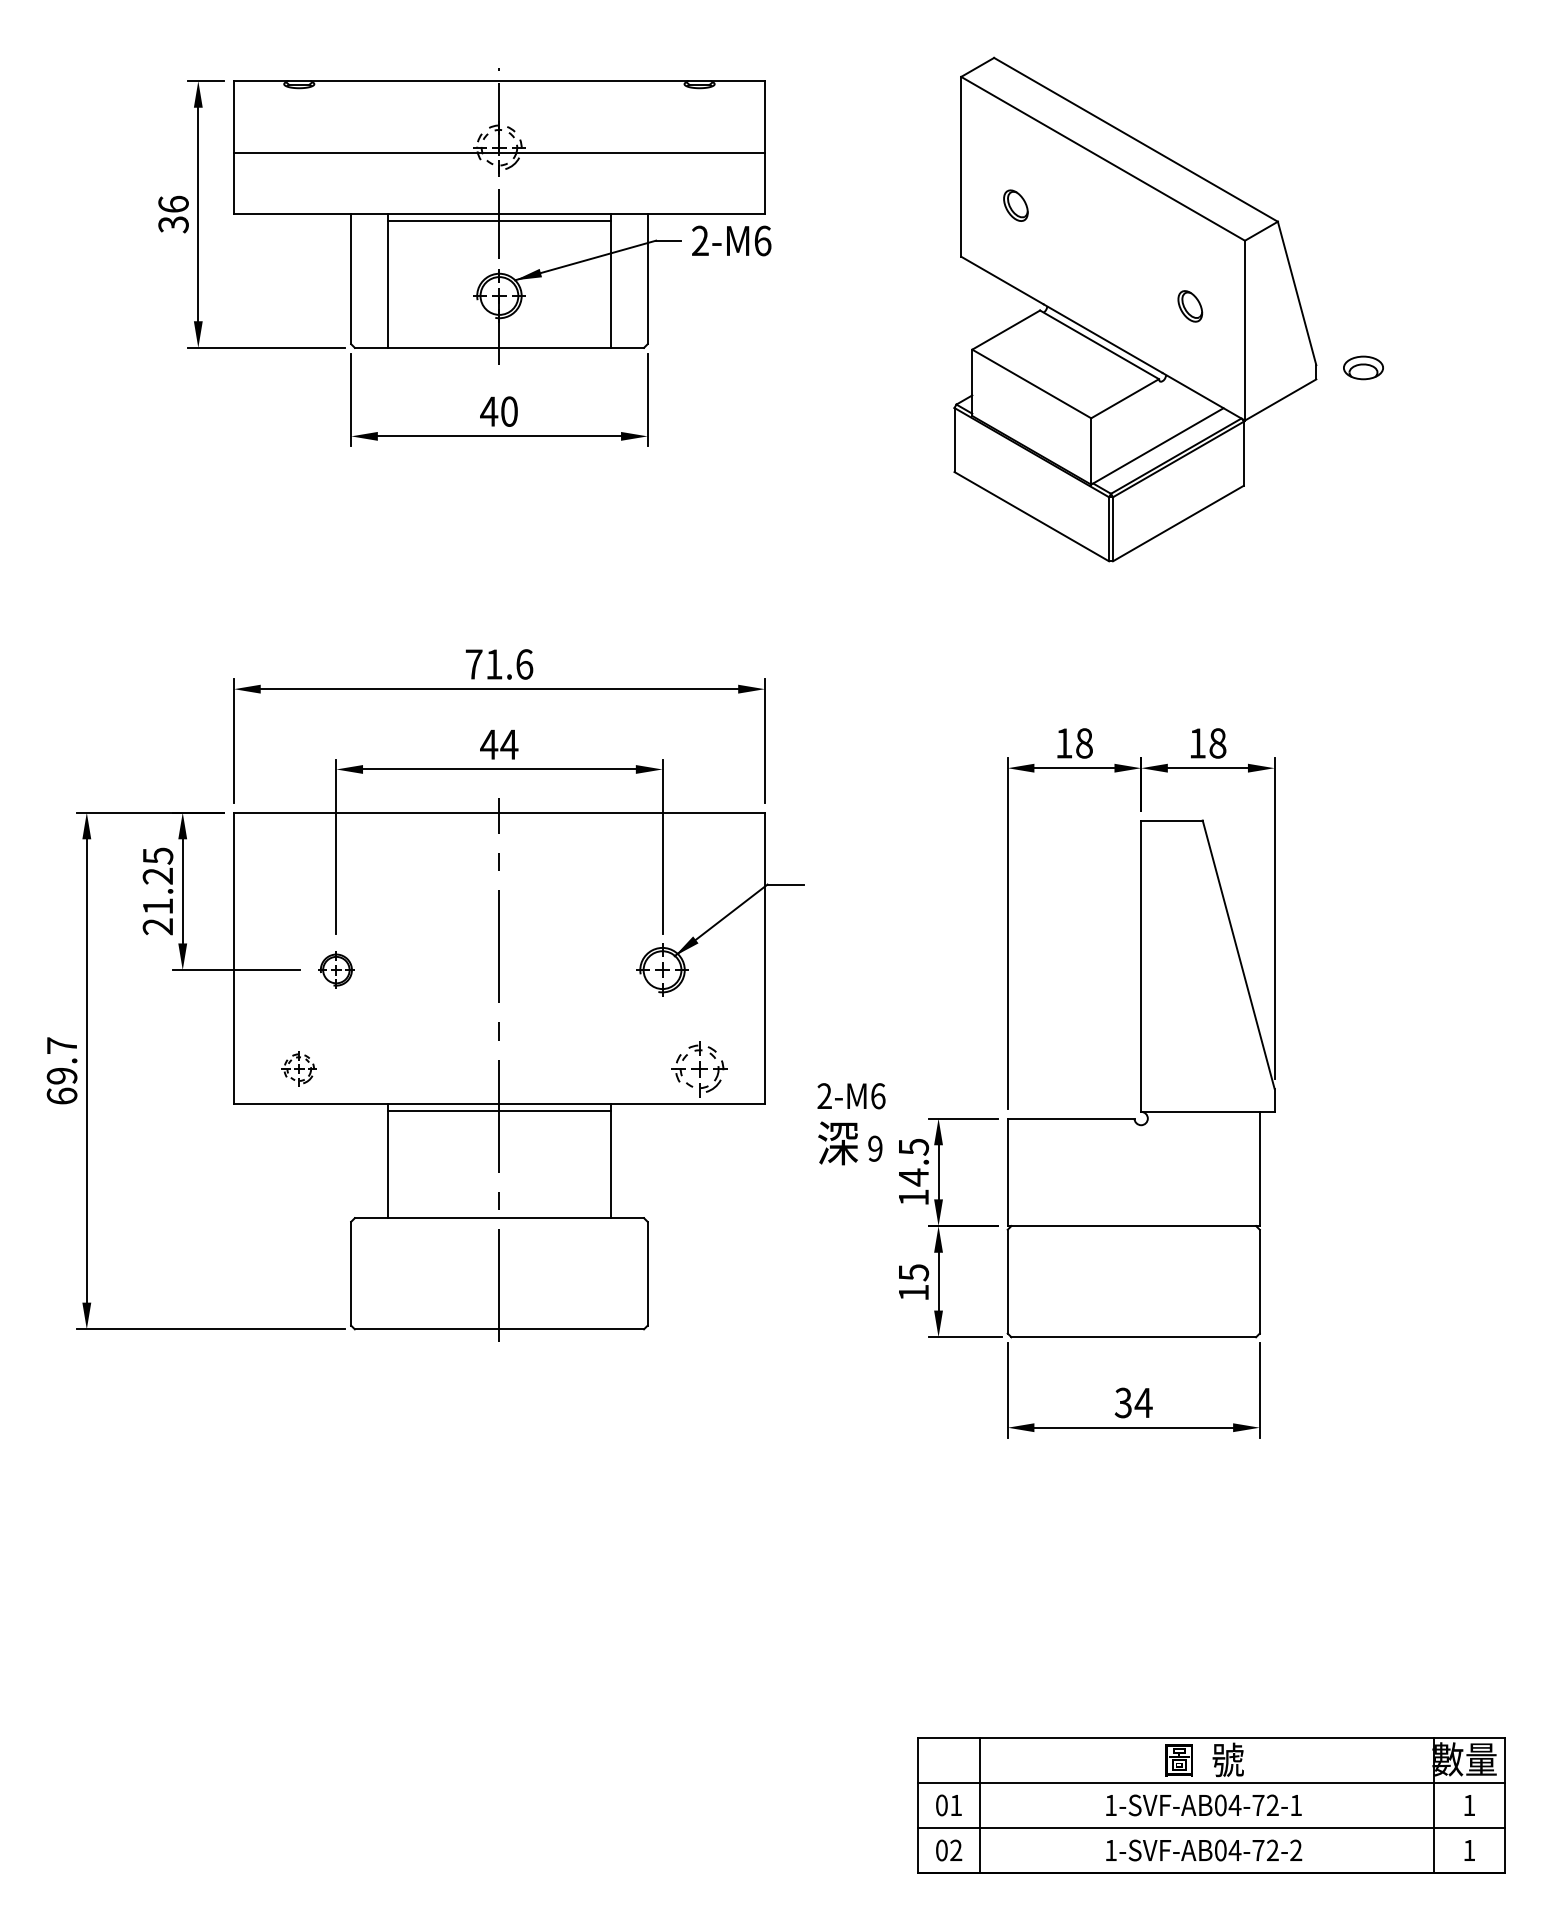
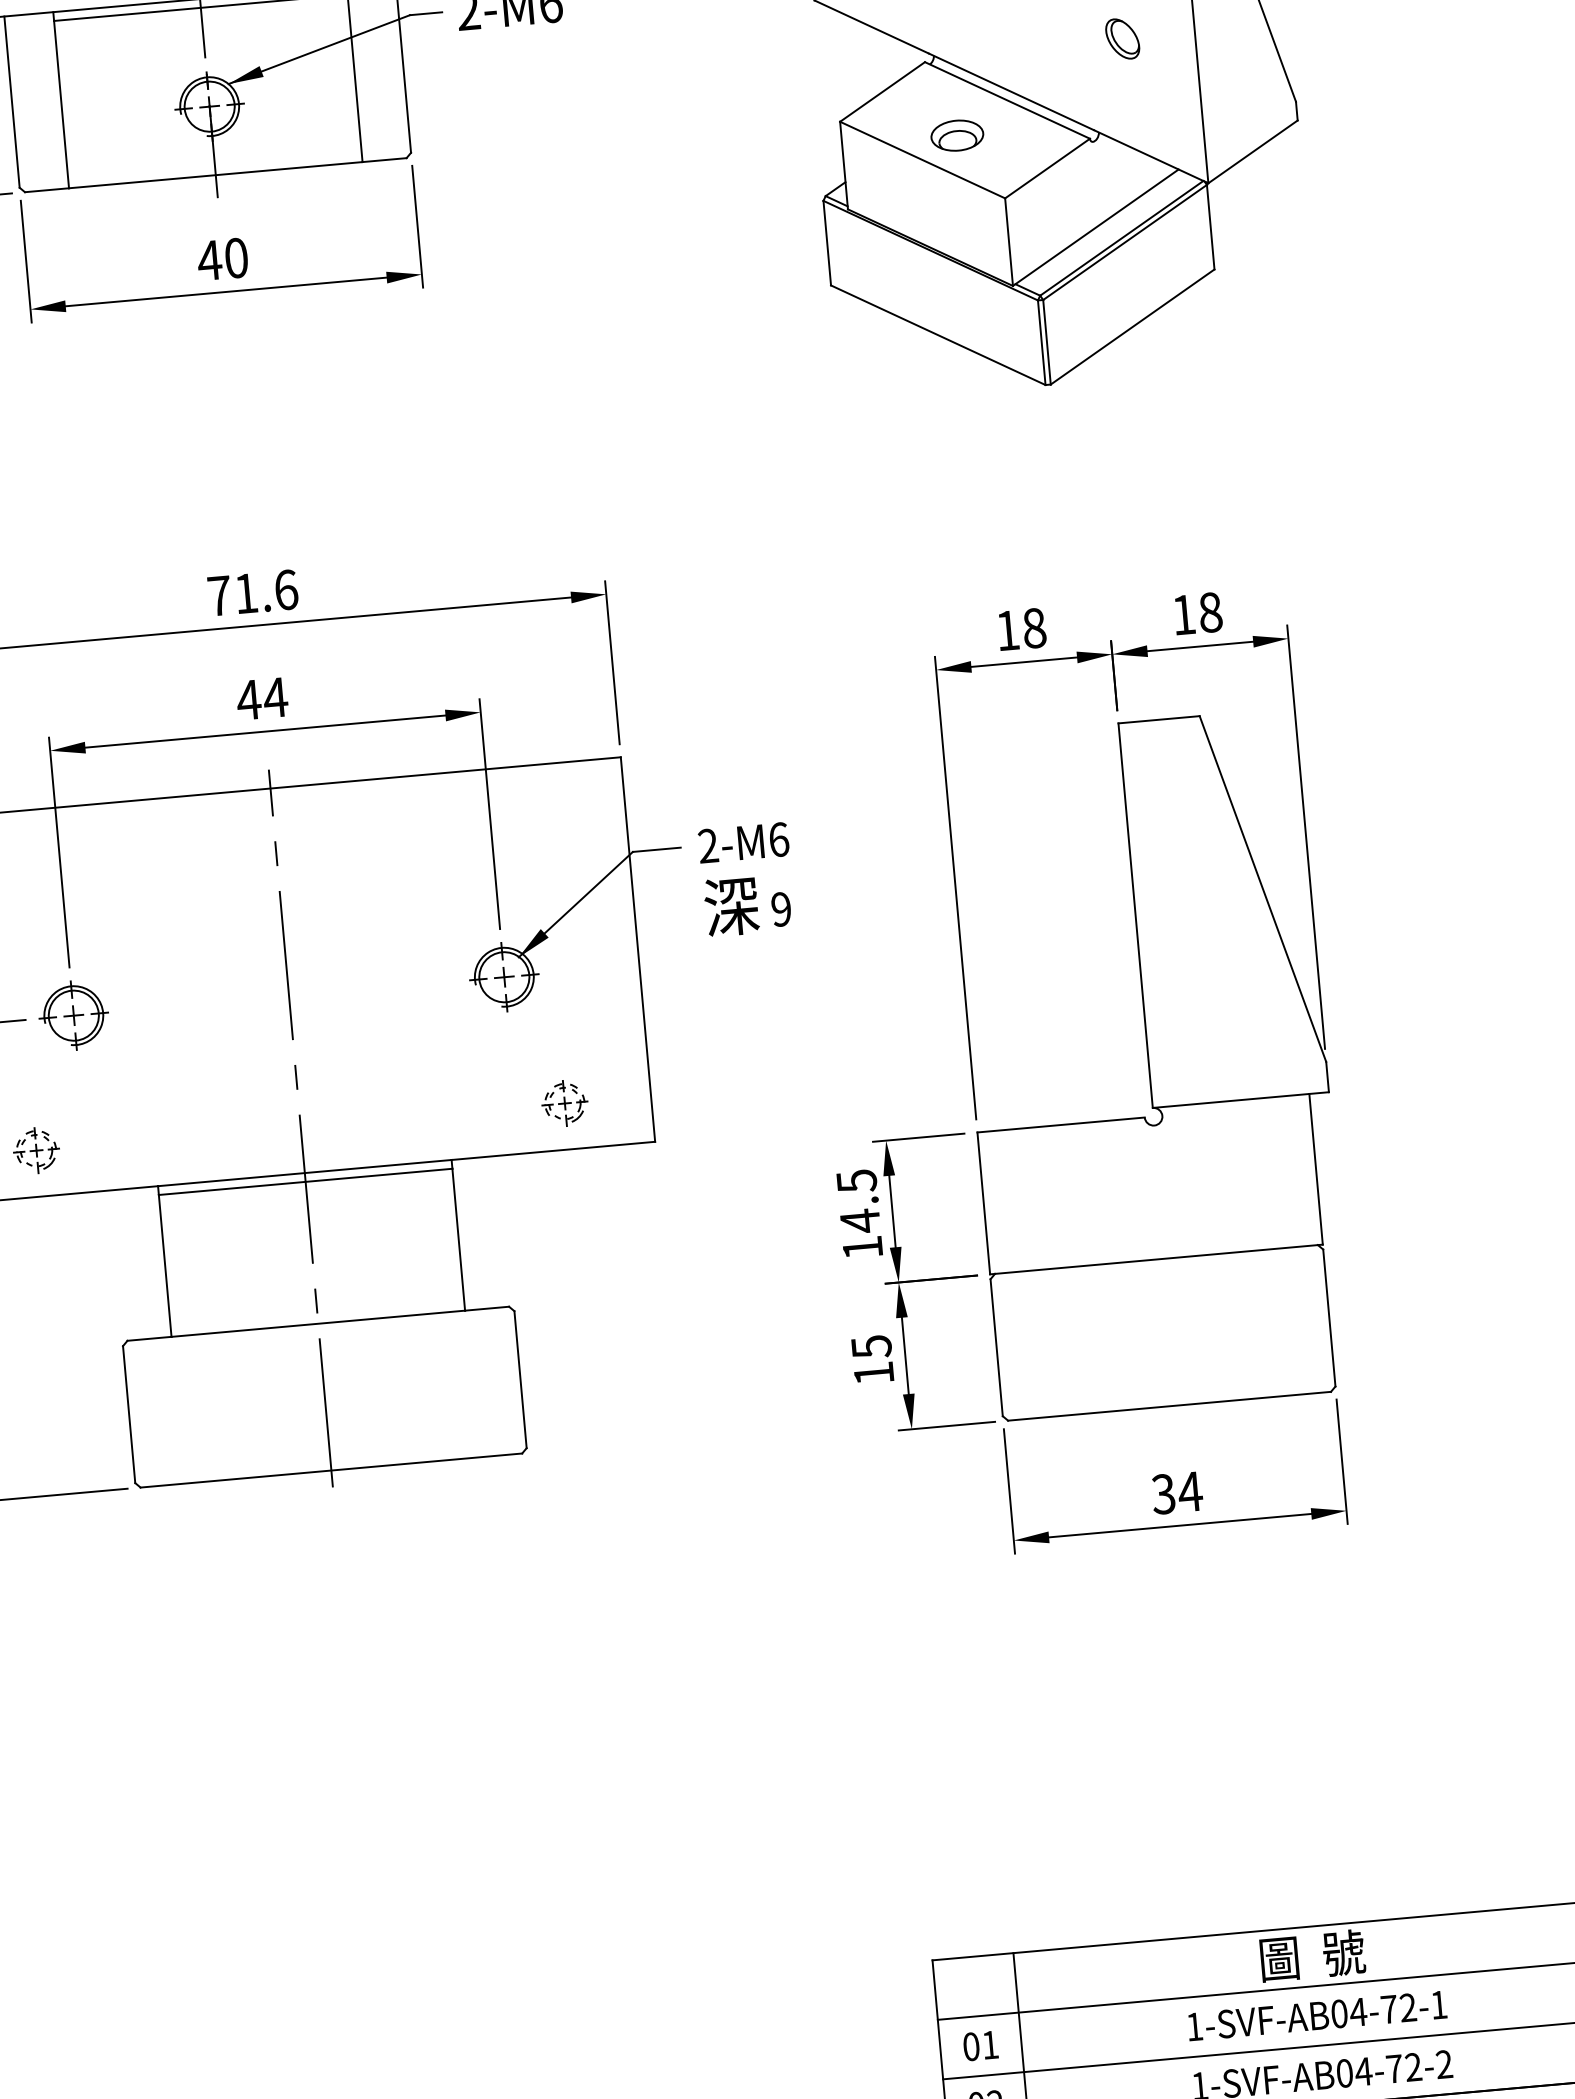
part: (1363, 367) -> (957, 135), moved
part: (336, 969) -> (73, 1014), size x1.43
part: (699, 1068) -> (564, 1102), size x0.62
text: (851, 1124) -> (747, 880), moved

